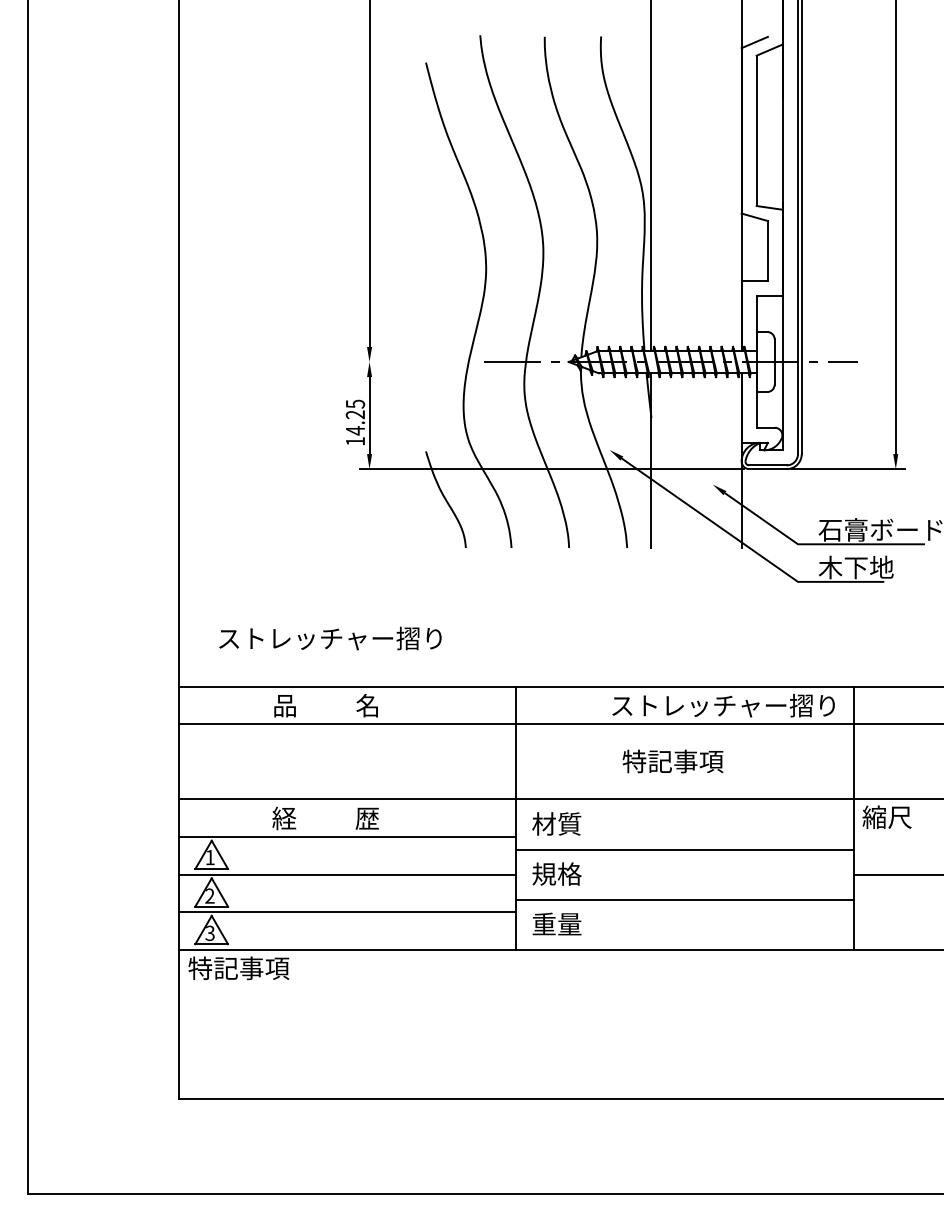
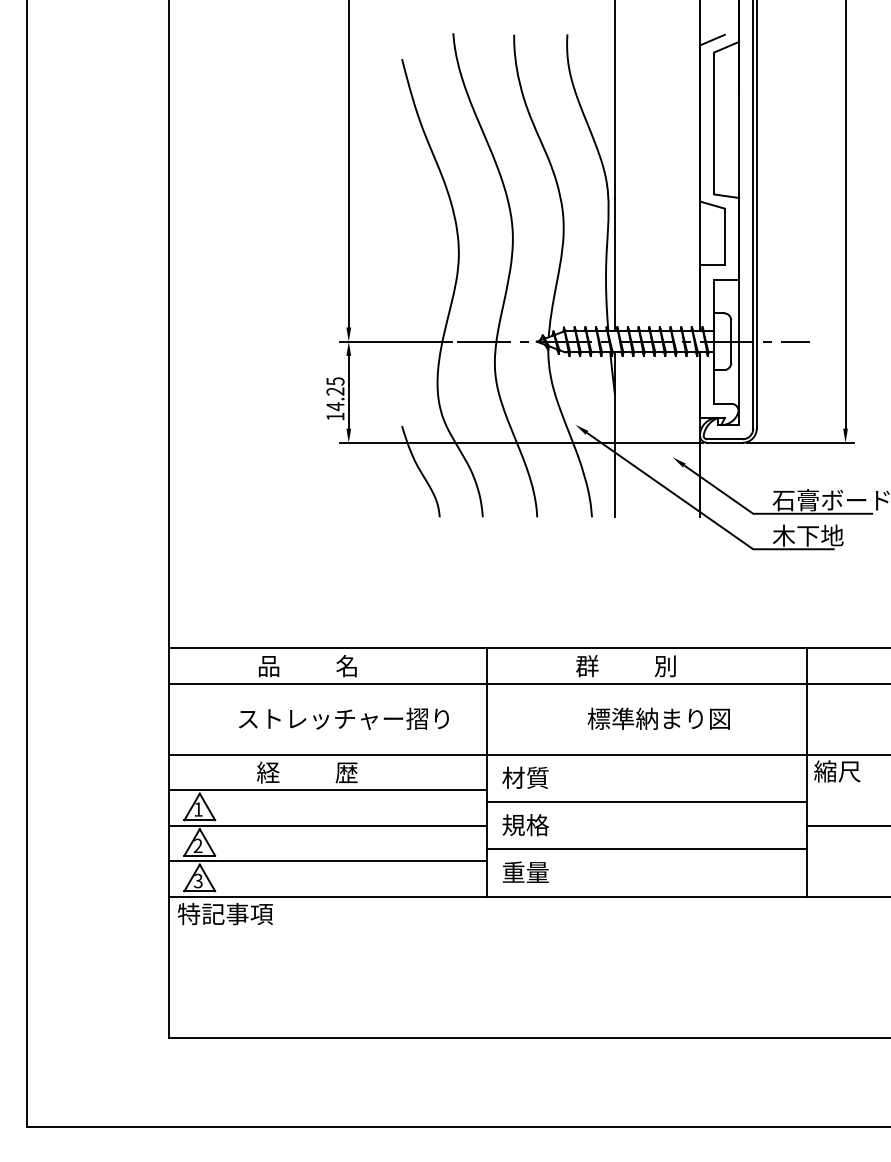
line: (419, 362) -> (395, 342), added
text: (330, 638) -> (344, 718), moved
text: (722, 705) -> (681, 665), ストレッチャー摺り -> 群          別
text: (697, 761) -> (658, 718), 特記事項 -> 標準納まり図

